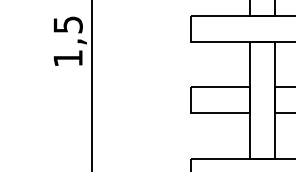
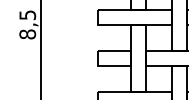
text: (67, 58) -> (27, 34), 1,5 -> 8,5

